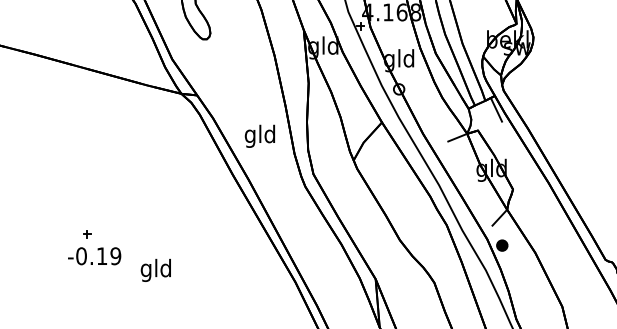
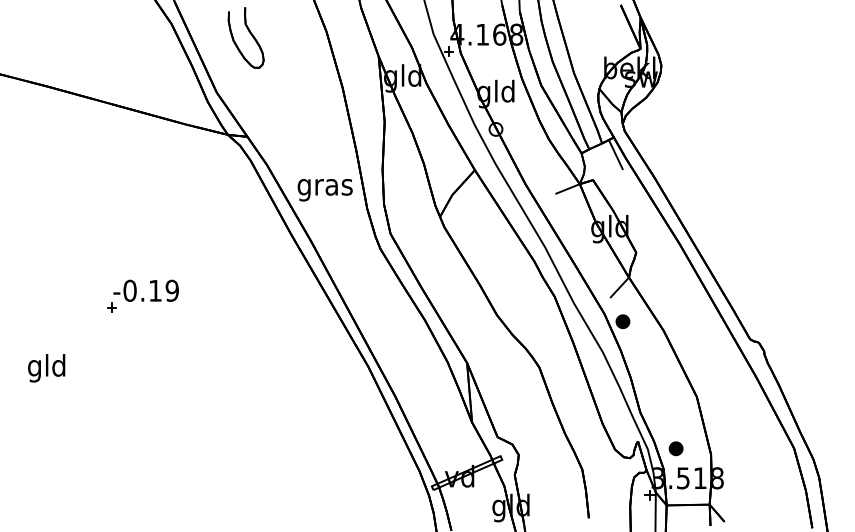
text: (259, 136) -> (324, 187), gld -> gras
text: (94, 255) -> (145, 290), moved
text: (155, 270) -> (46, 368), moved

